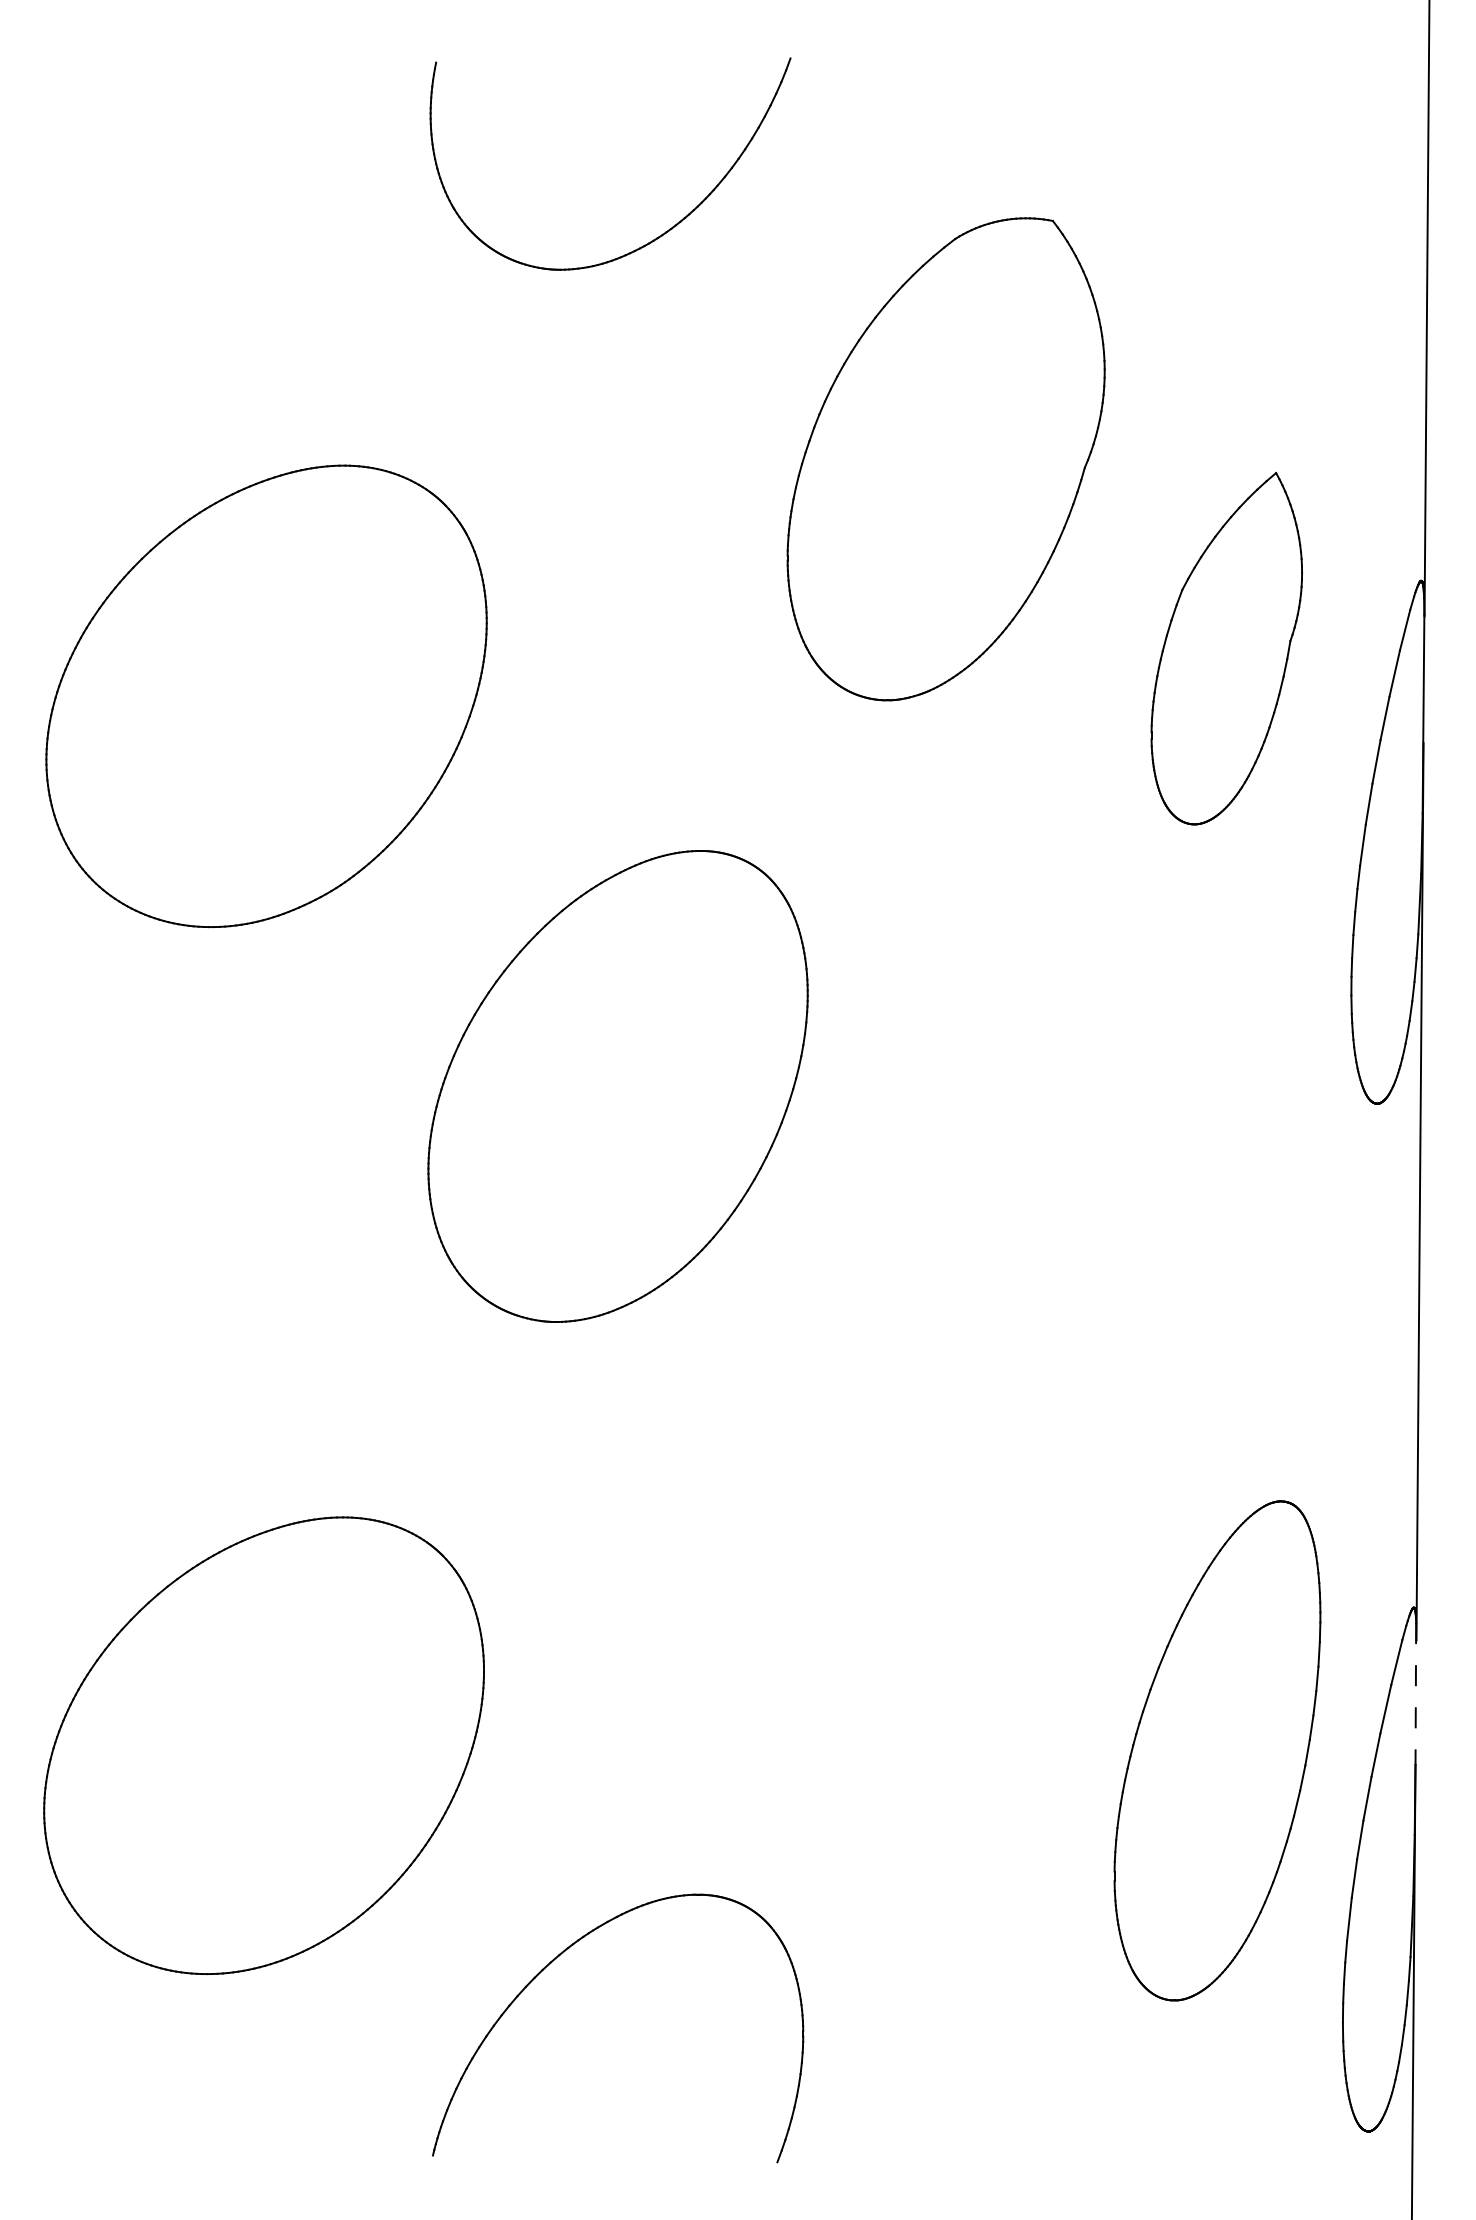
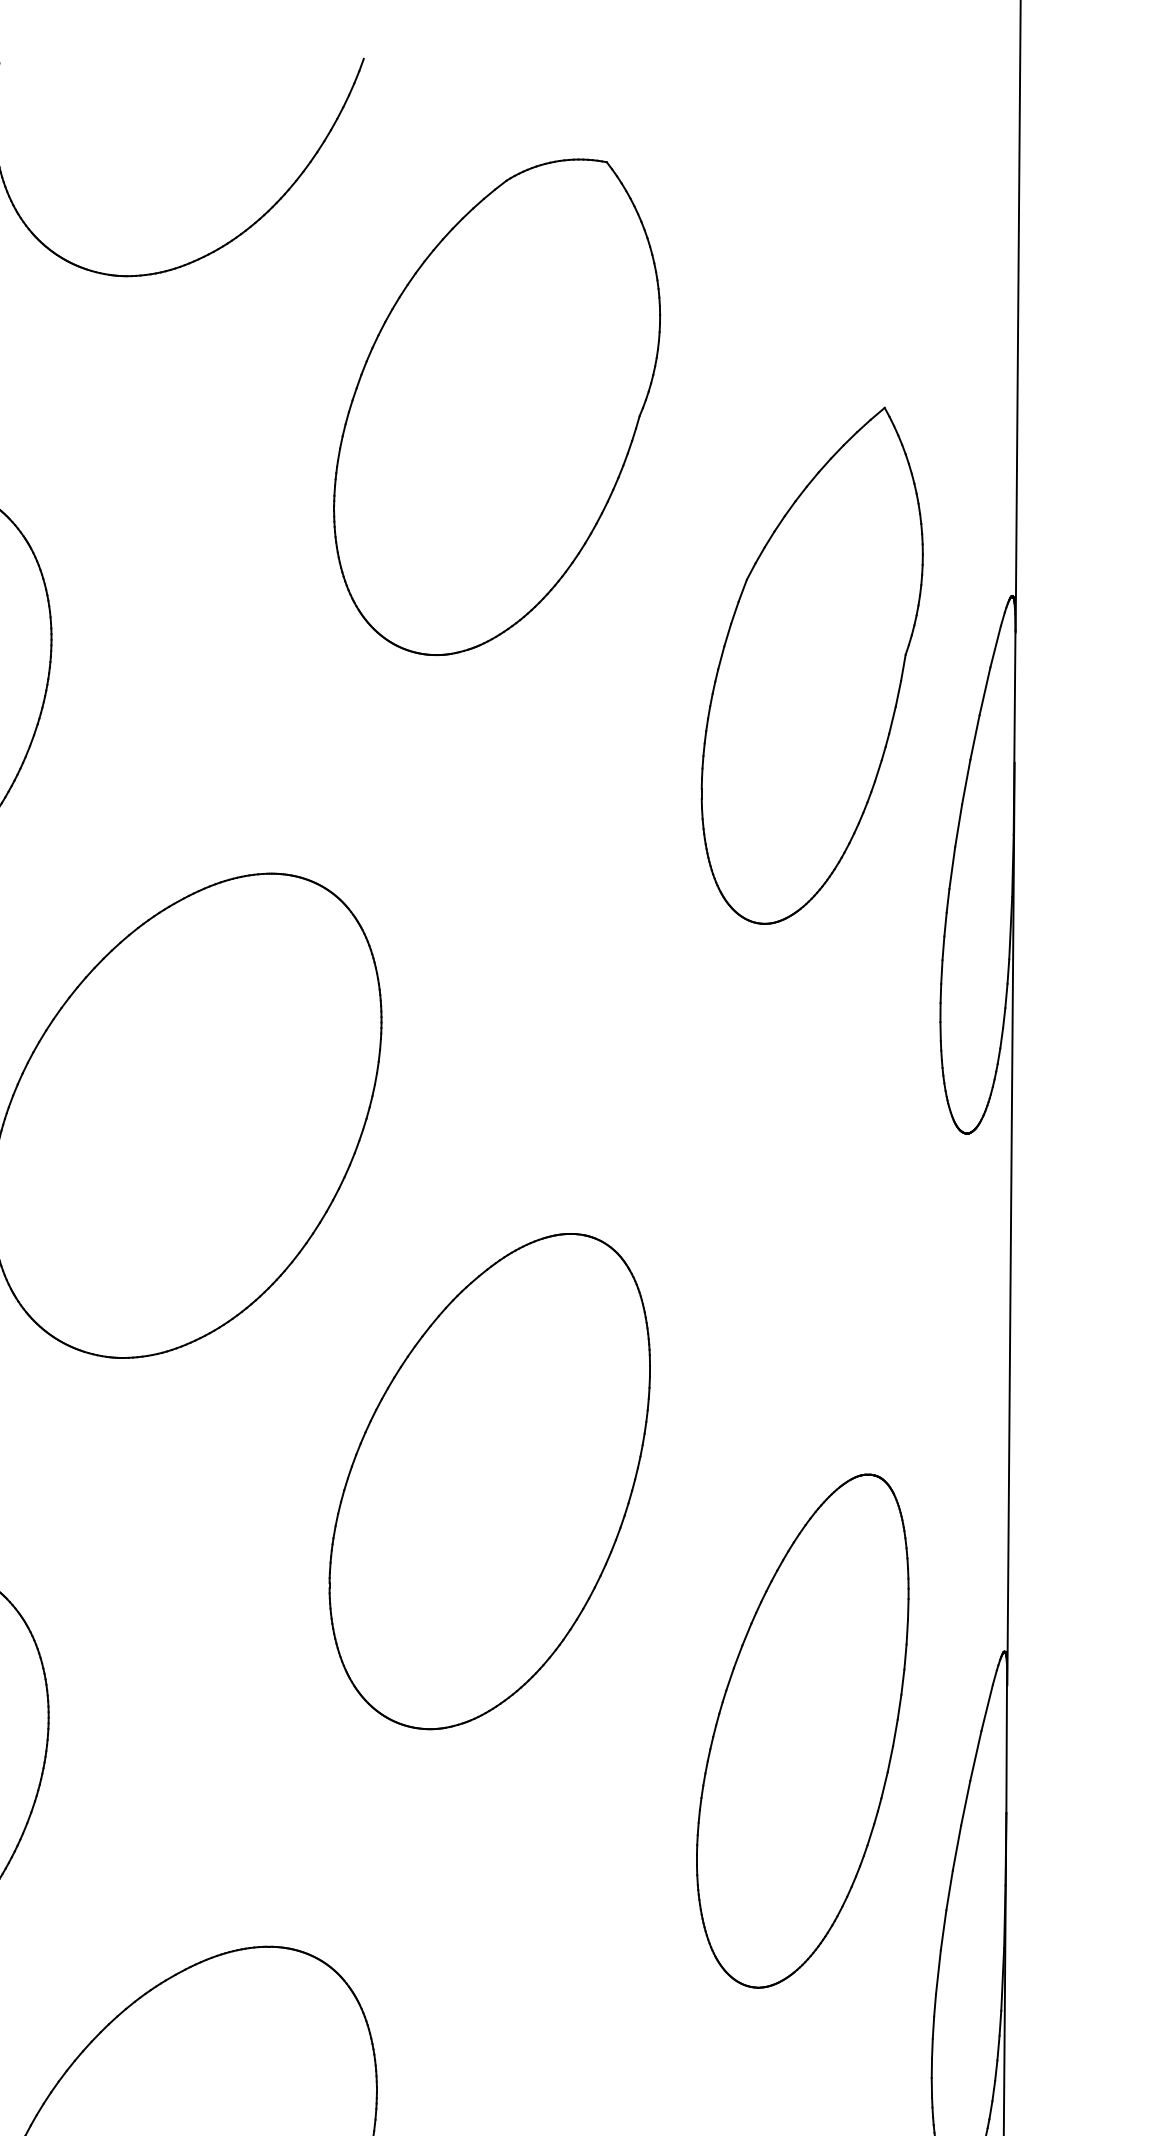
part: (945, 459) -> (496, 407), moved
part: (1226, 648) -> (812, 665), size x1.43
part: (912, 1441) -> (489, 1480), added
line: (1415, 1694) -> (1006, 1740), dashed -> solid
part: (1217, 1750) -> (802, 1730), moved

